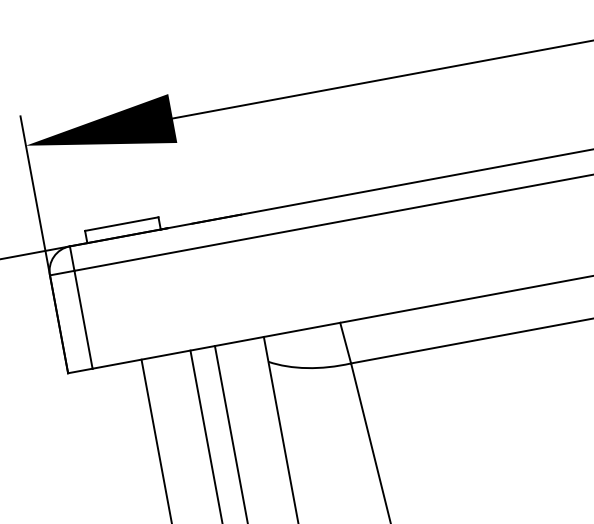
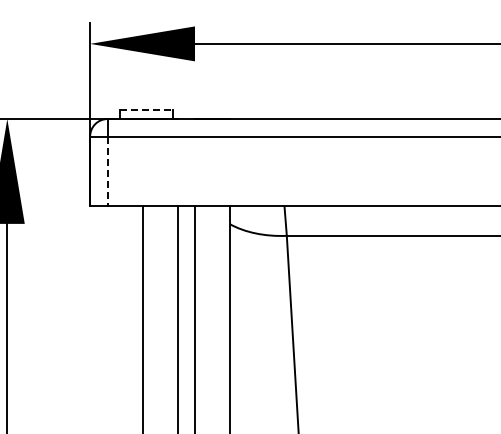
line: (122, 224) -> (146, 110), solid -> dashed
line: (83, 319) -> (107, 171), solid -> dashed

